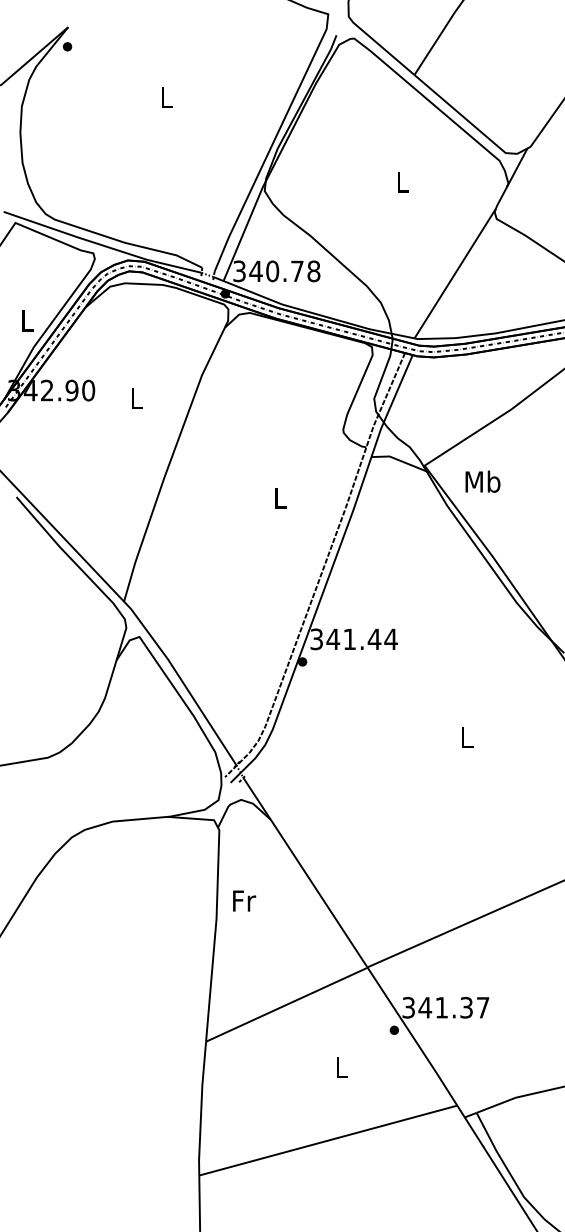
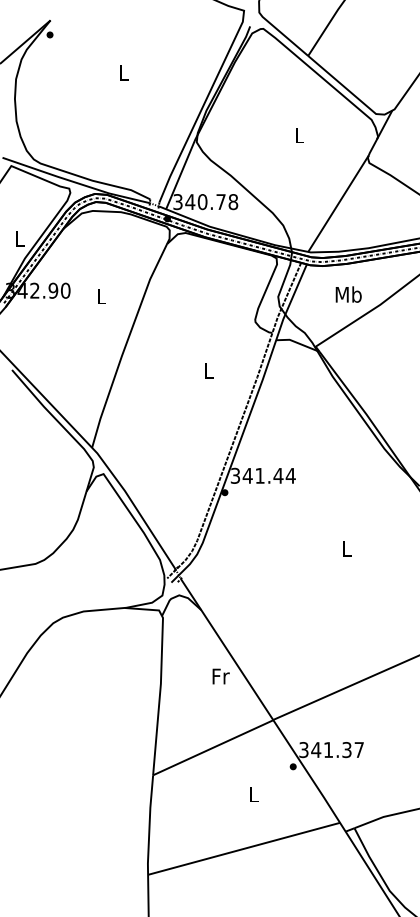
text: (482, 481) -> (348, 294), moved
text: (244, 900) -> (221, 676), moved

